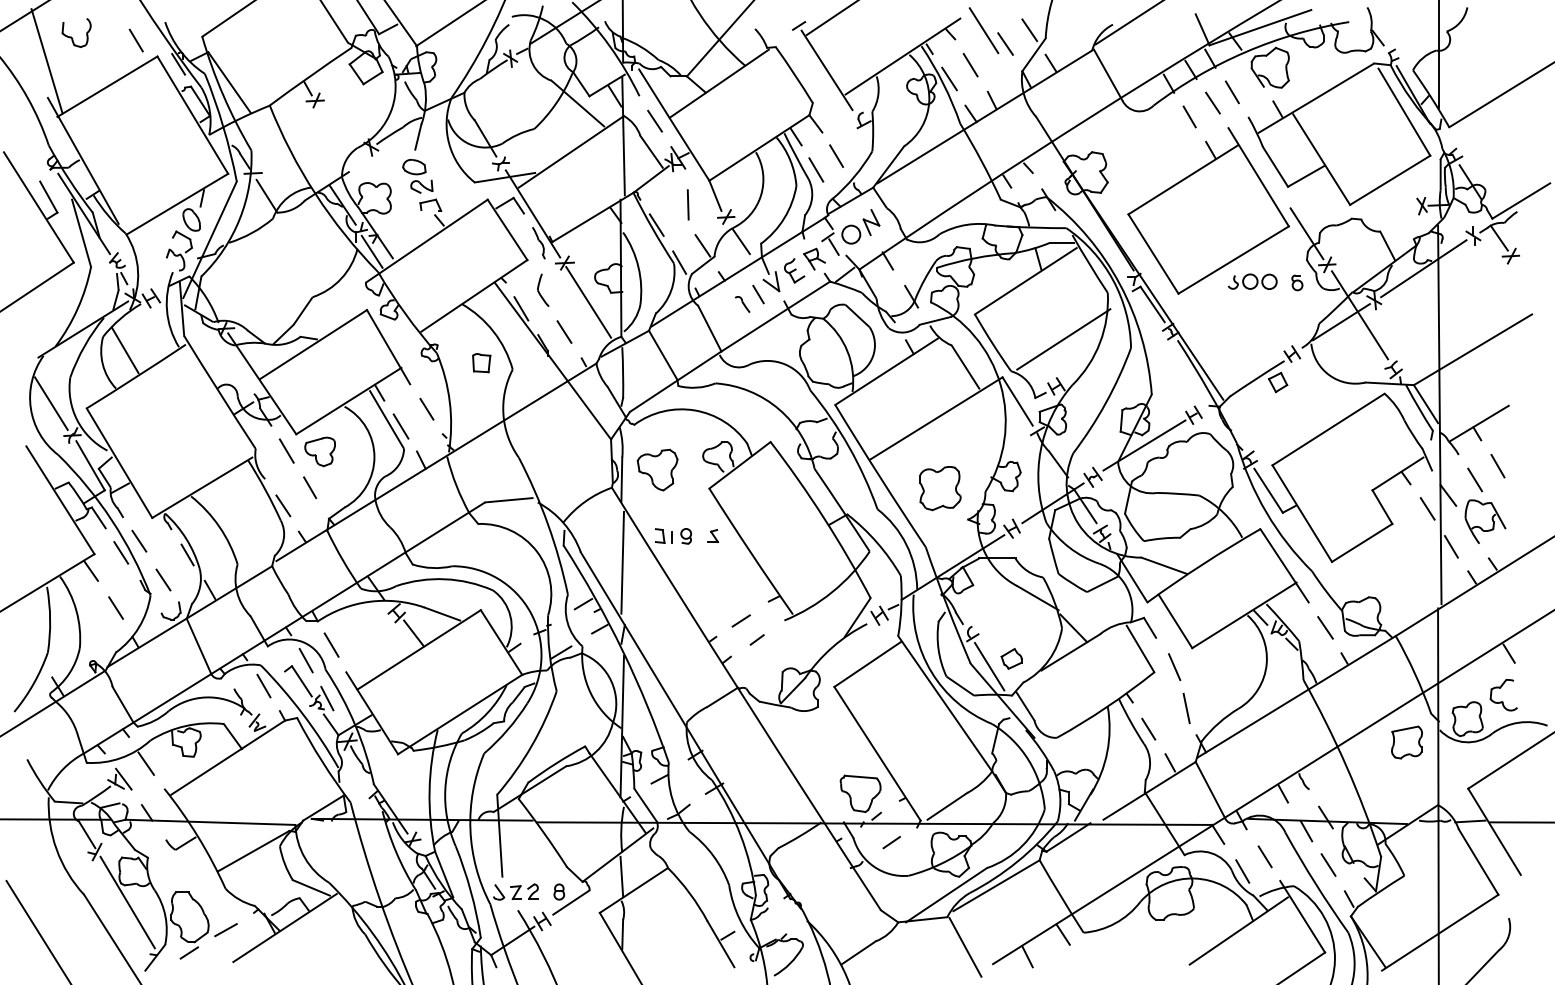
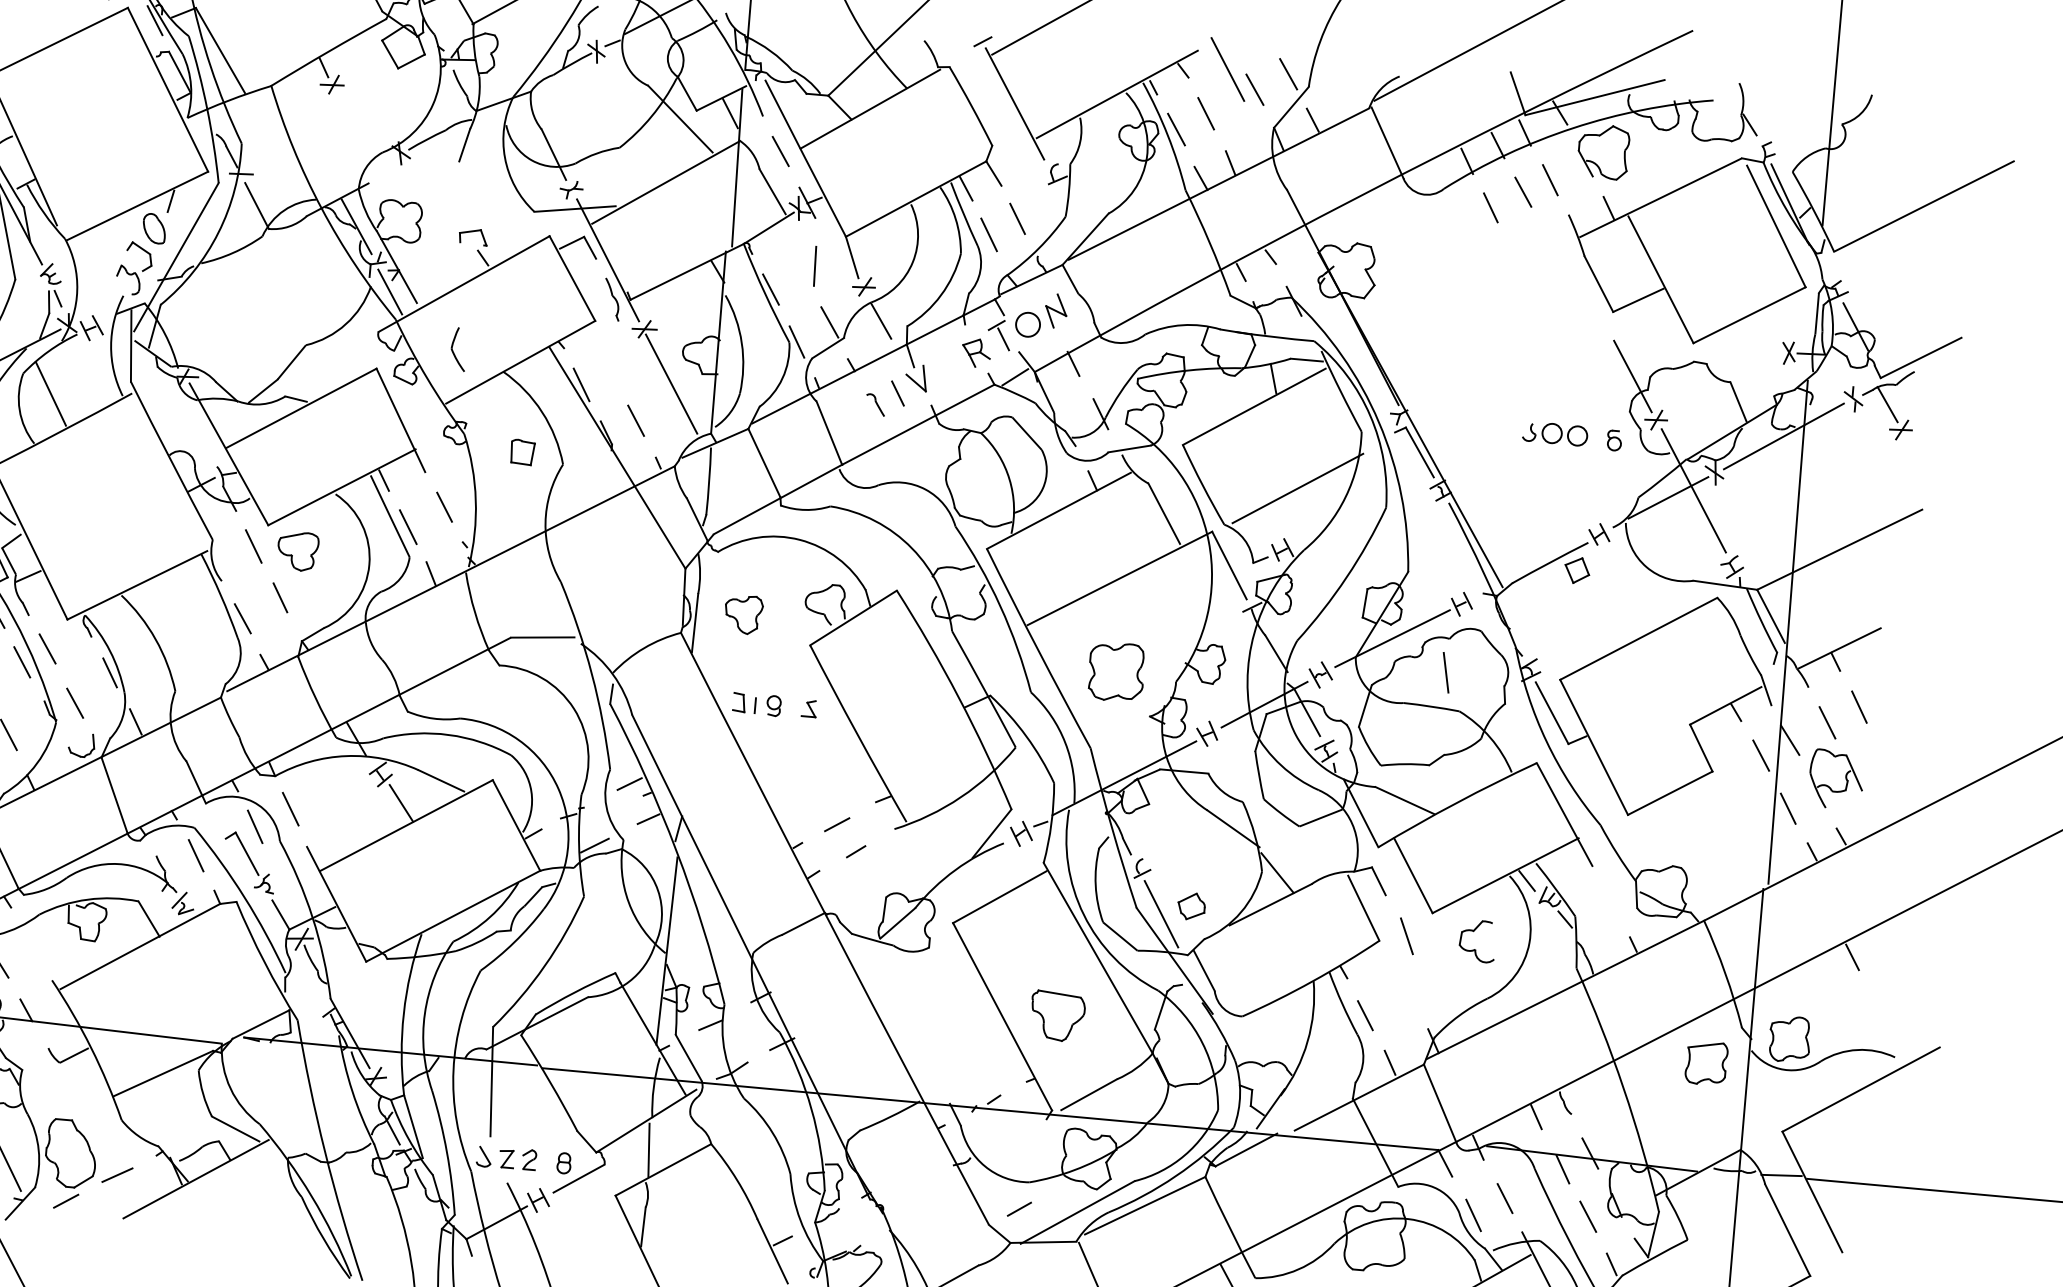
part: (417, 176) -> (459, 197), removed
part: (1208, 210) -> (1504, 334), removed
part: (794, 270) -> (948, 365), removed
part: (543, 289) -> (459, 348), moved
part: (657, 469) -> (743, 613), size x0.7
line: (622, 562) -> (686, 733), removed
line: (1325, 627) -> (1611, 901), removed
part: (1503, 695) -> (1477, 941), moved
line: (327, 698) -> (279, 879), removed
line: (1186, 708) -> (1445, 672), moved
line: (146, 763) -> (31, 944), removed
part: (860, 793) -> (1057, 1015), moved
line: (891, 842) -> (1019, 1209), moved

